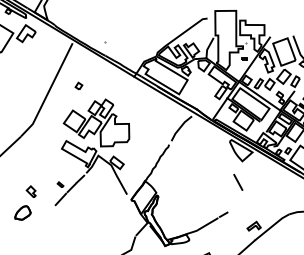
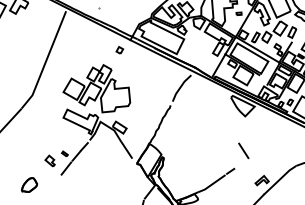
part: (78, 85) -> (119, 49), moved
line: (238, 181) -> (243, 149), moved
part: (30, 191) -> (49, 160), moved

